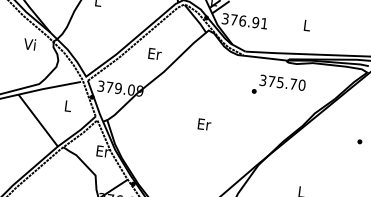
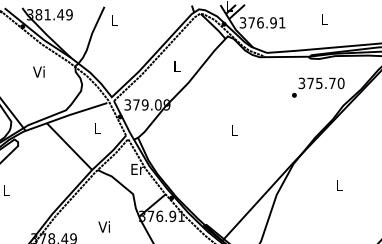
text: (29, 43) -> (38, 71), moved
text: (155, 53) -> (177, 65), Er -> L
text: (279, 86) -> (318, 87), moved
text: (204, 123) -> (234, 129), Er -> L

